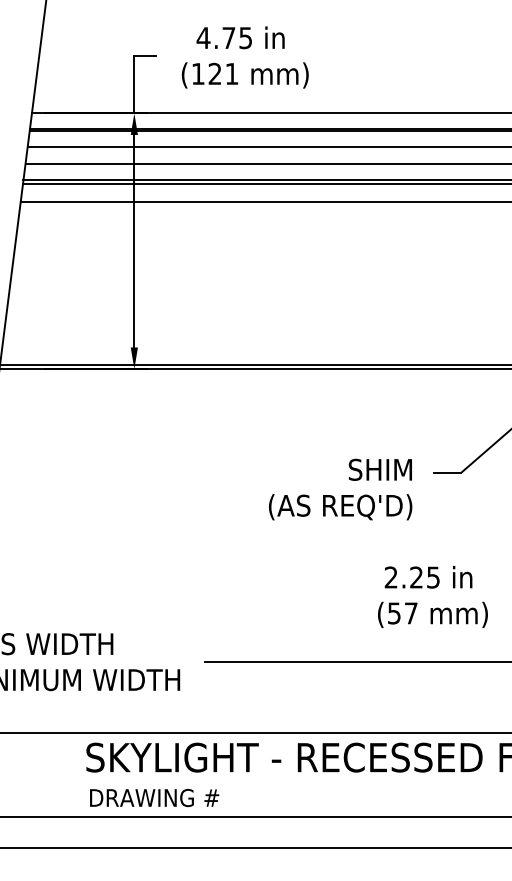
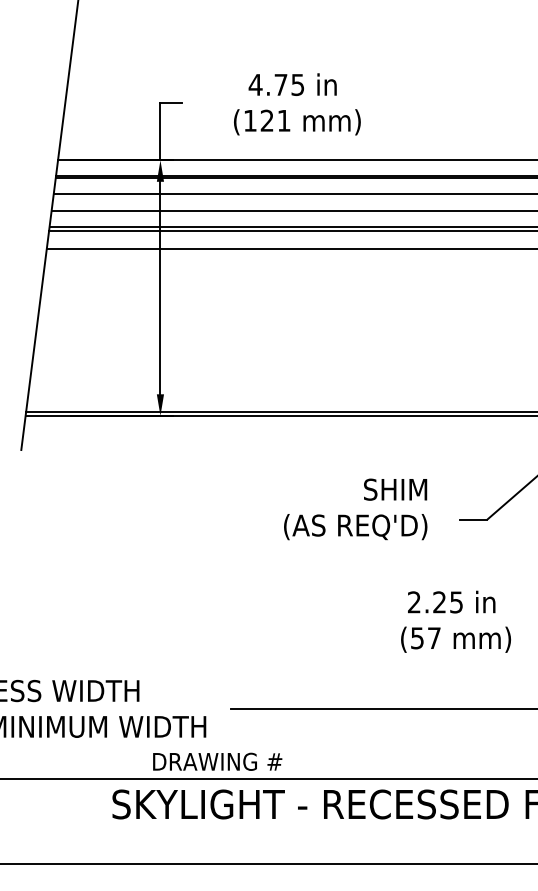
text: (245, 57) -> (297, 104), moved
text: (340, 489) -> (355, 509), moved
text: (432, 596) -> (455, 621), moved
text: (154, 797) -> (217, 761), moved

